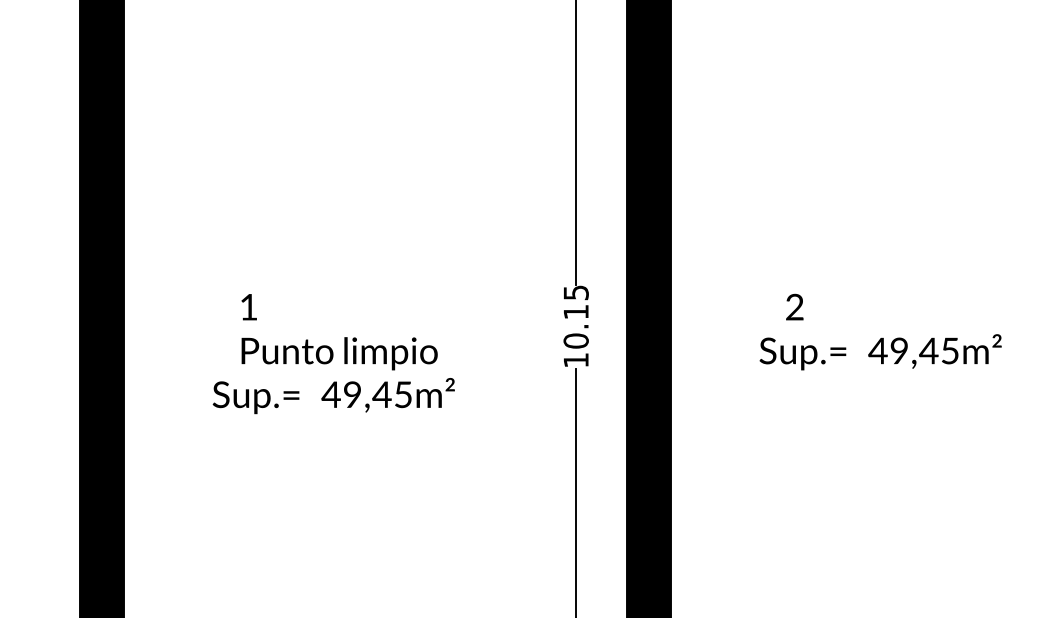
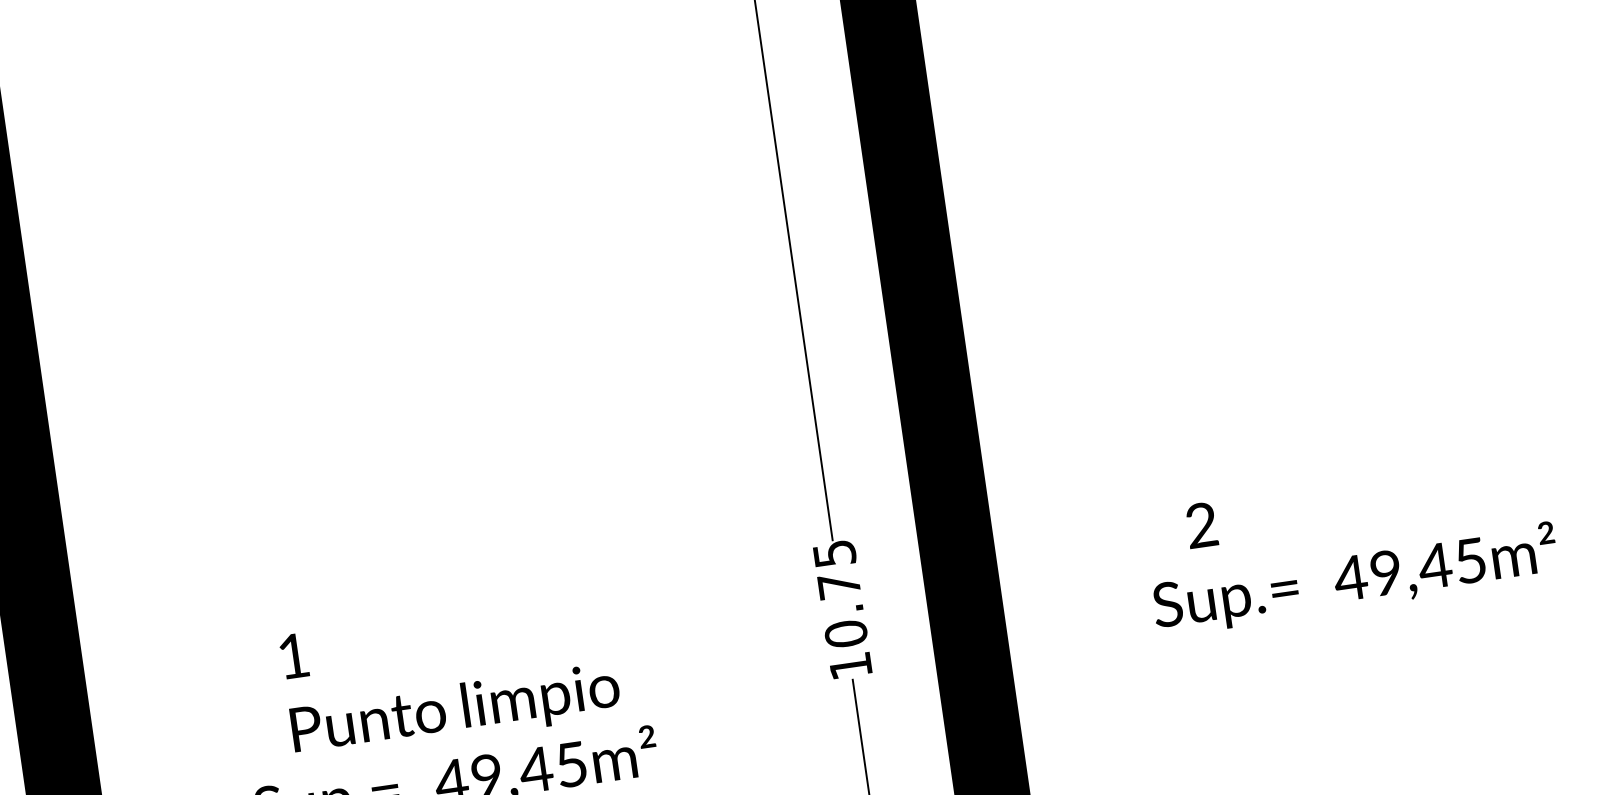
text: (575, 312) -> (838, 586), 10.15 -> 10.75

